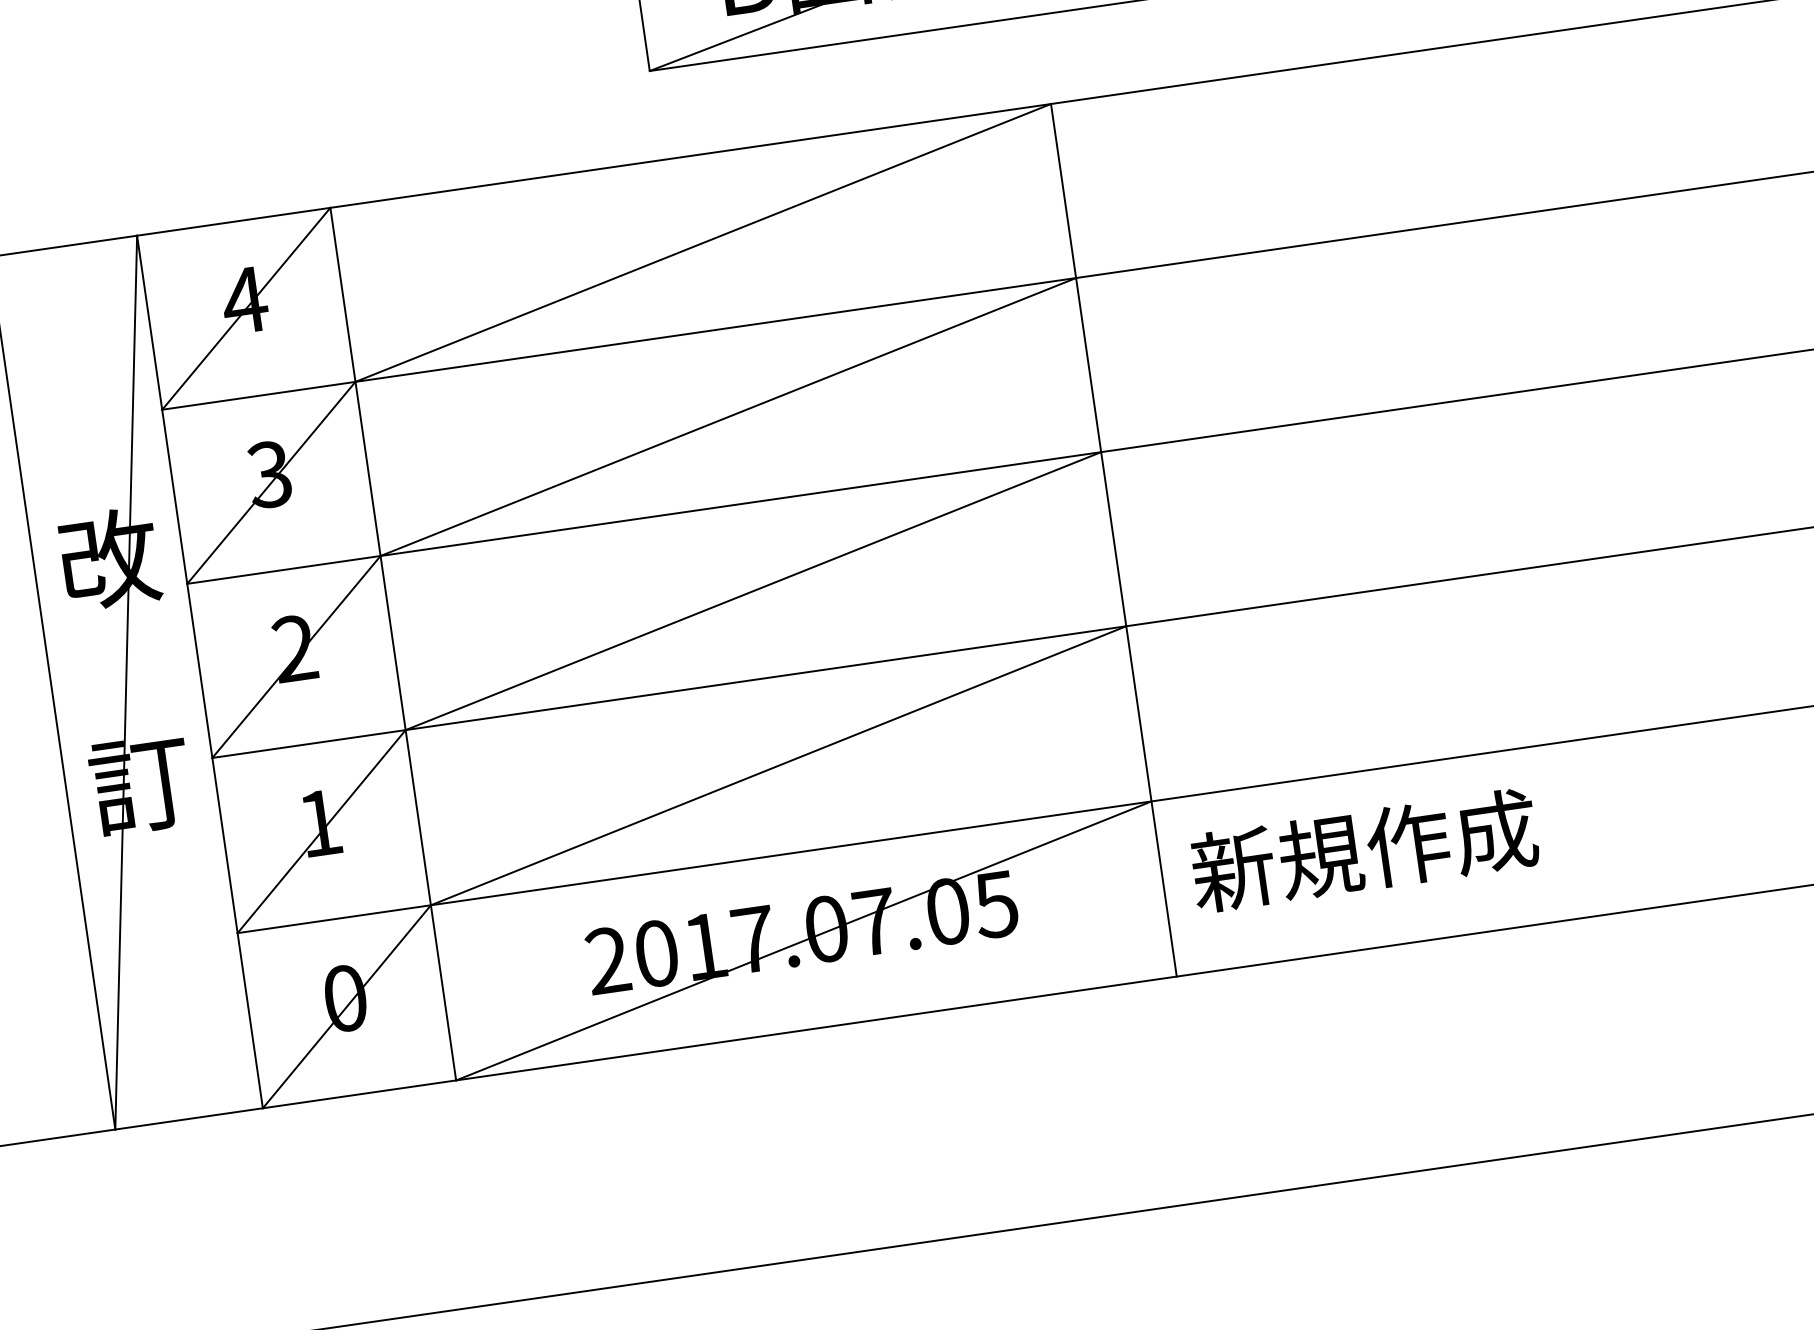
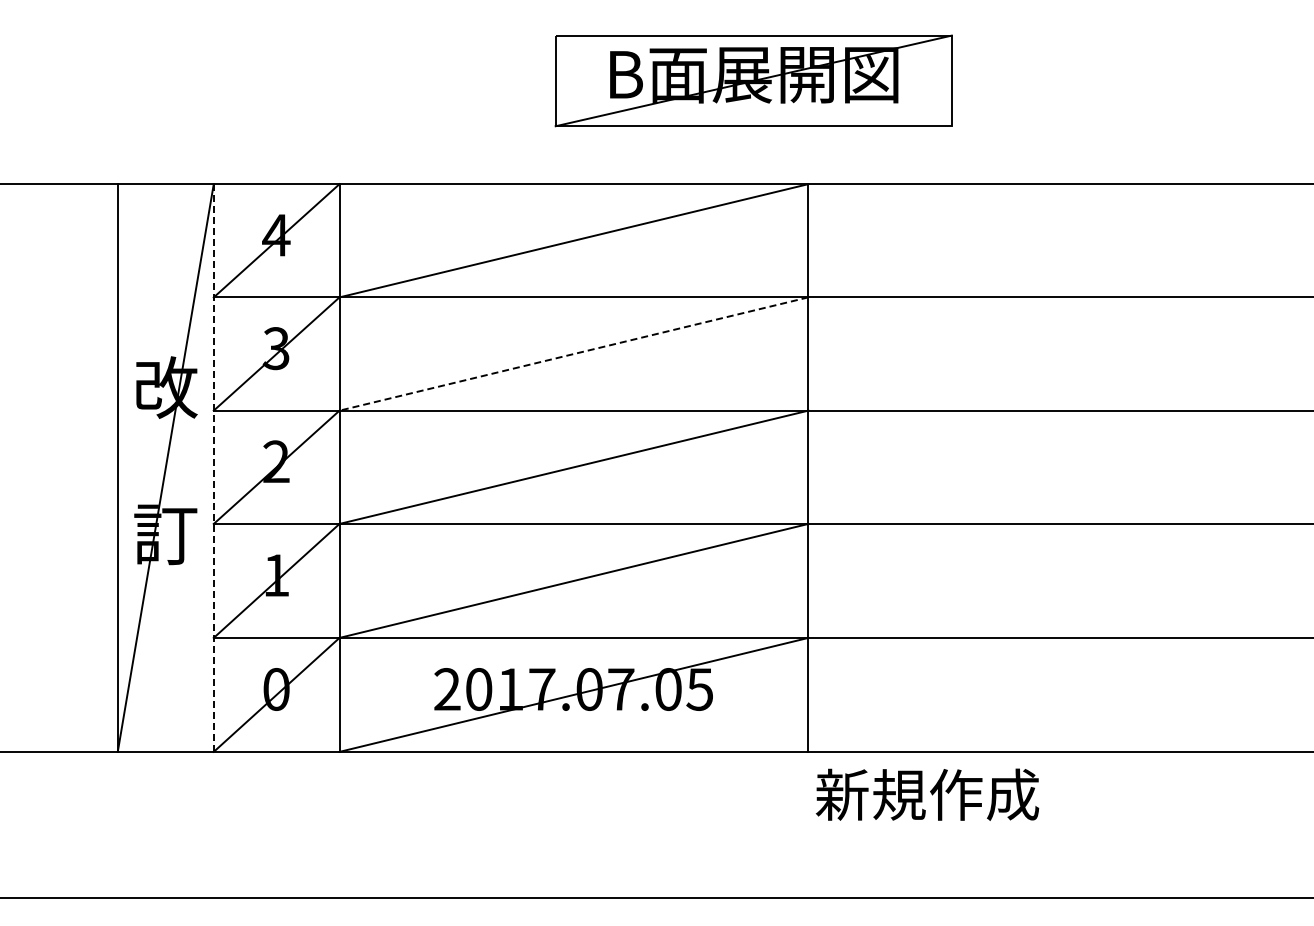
line: (727, 417) -> (573, 354), solid -> dashed
line: (199, 672) -> (213, 468), solid -> dashed
text: (1364, 850) -> (927, 794), moved

